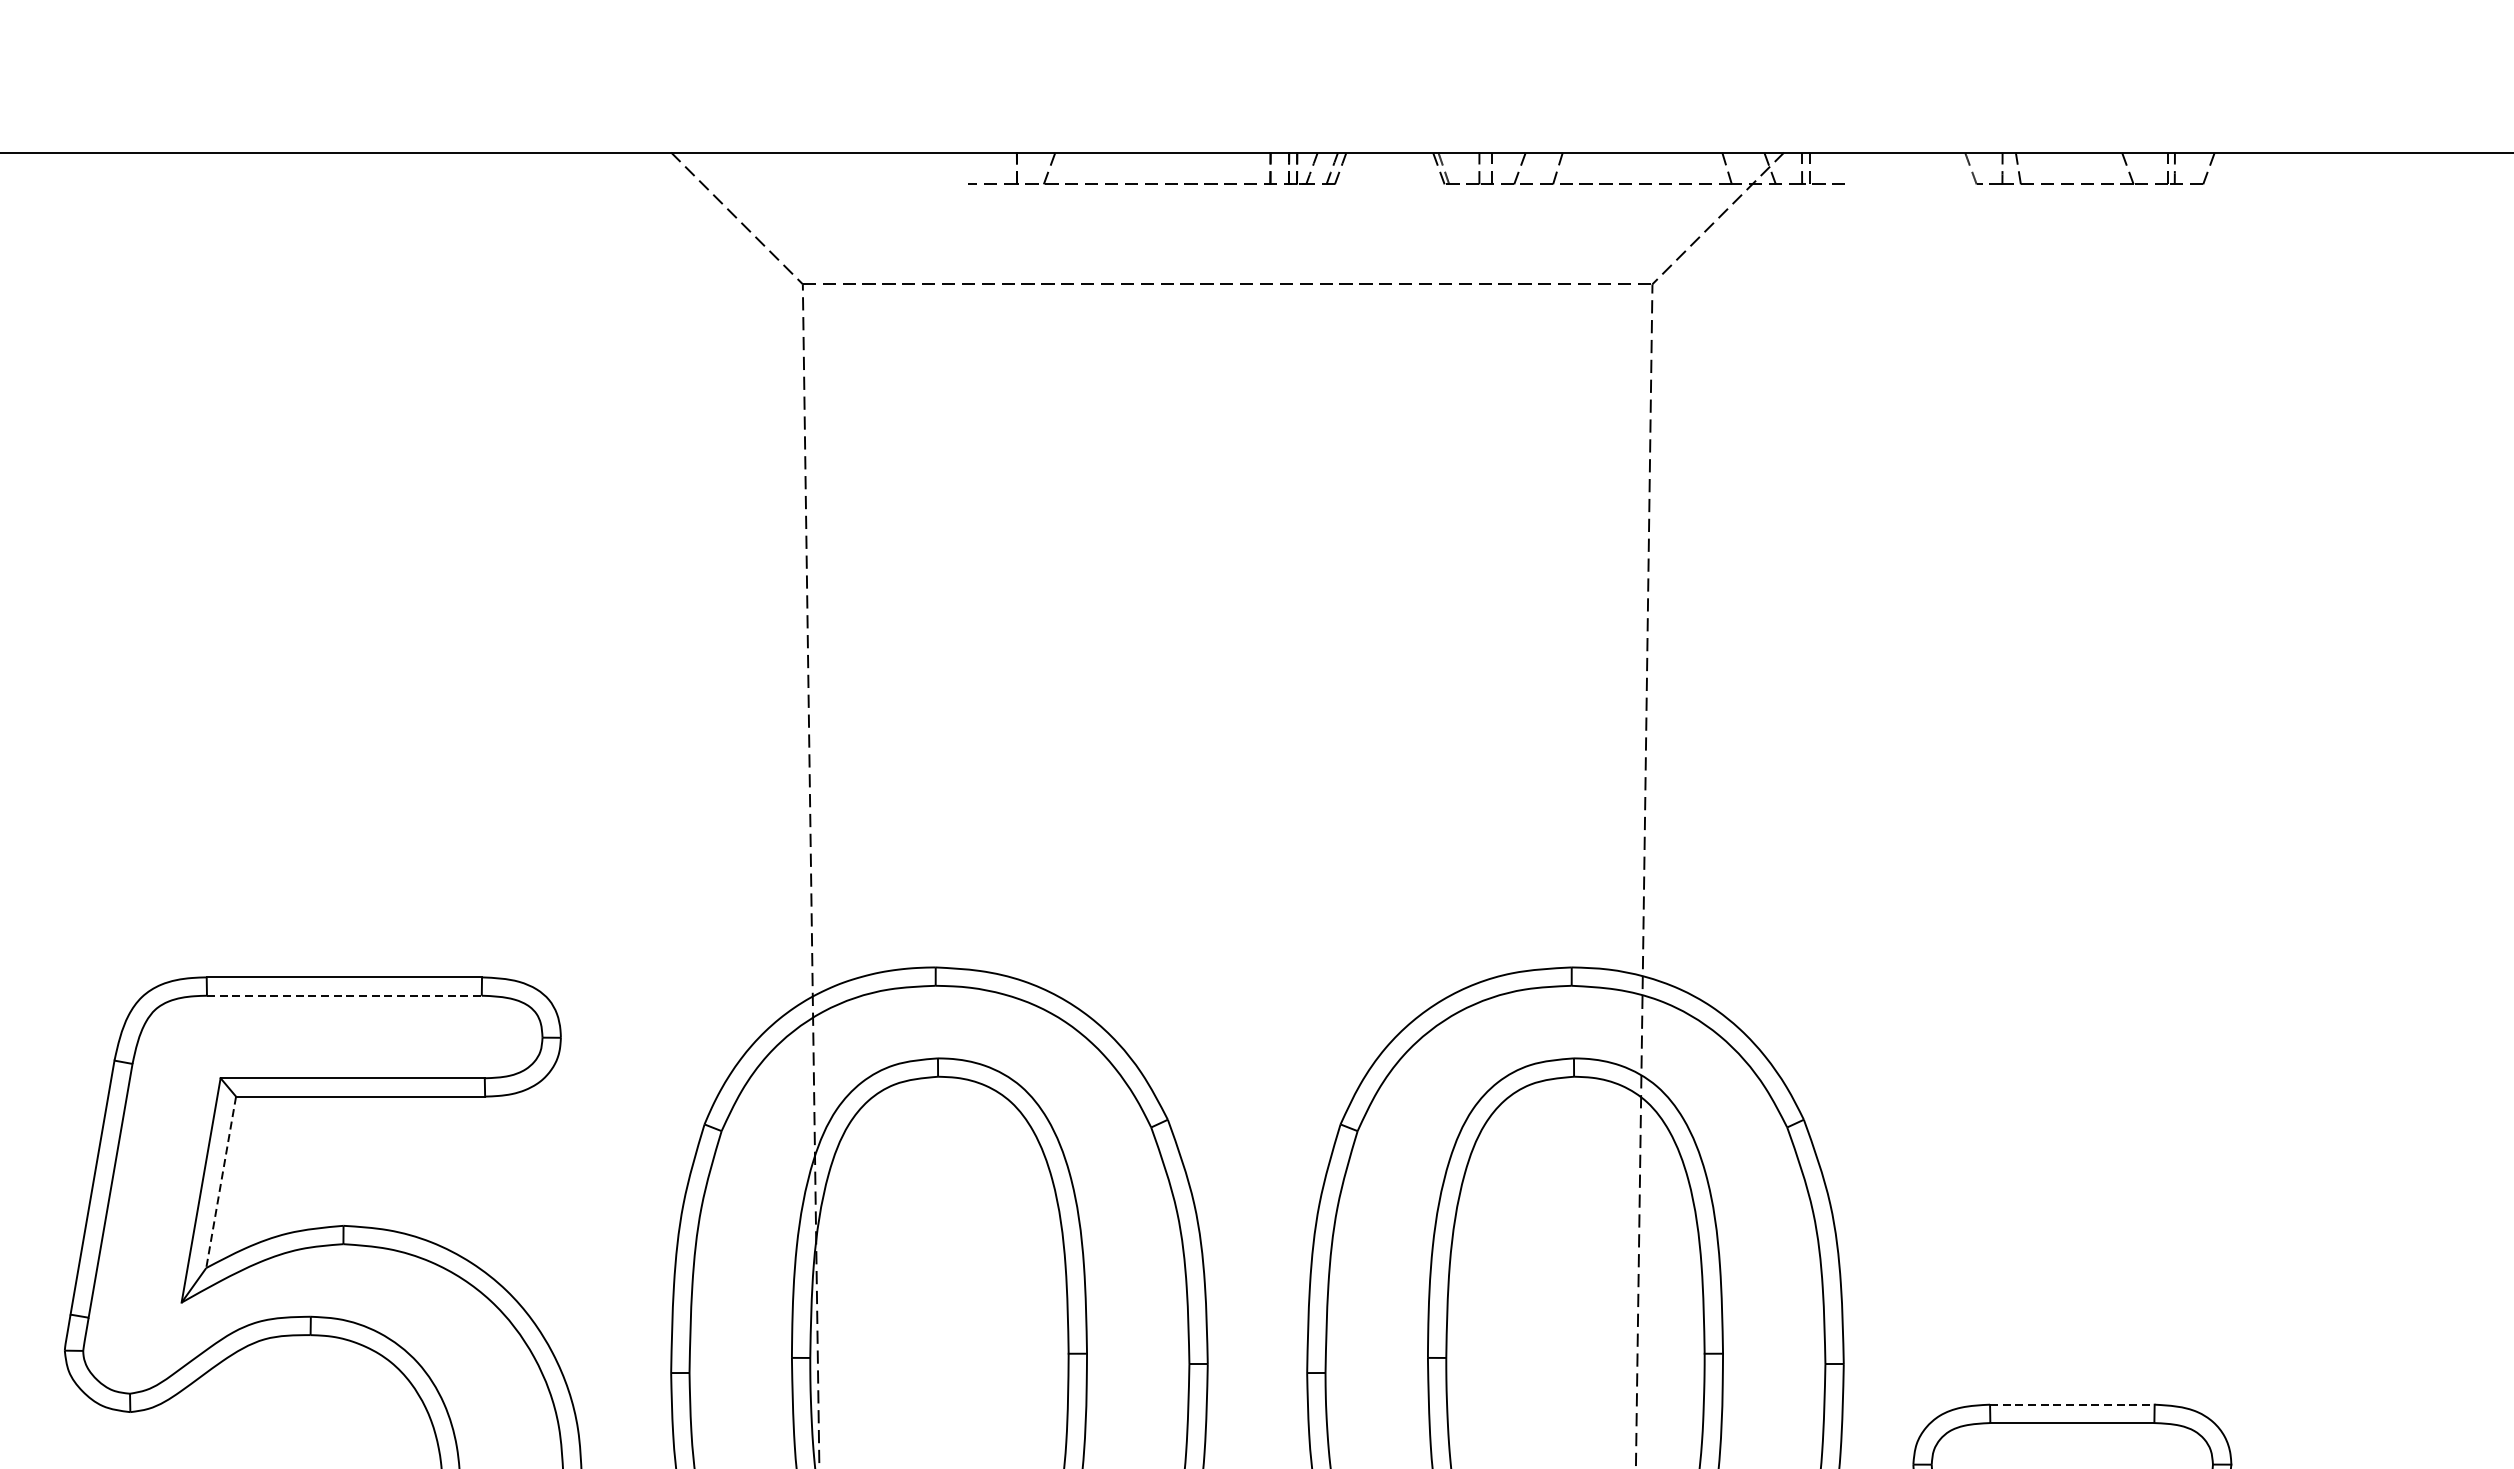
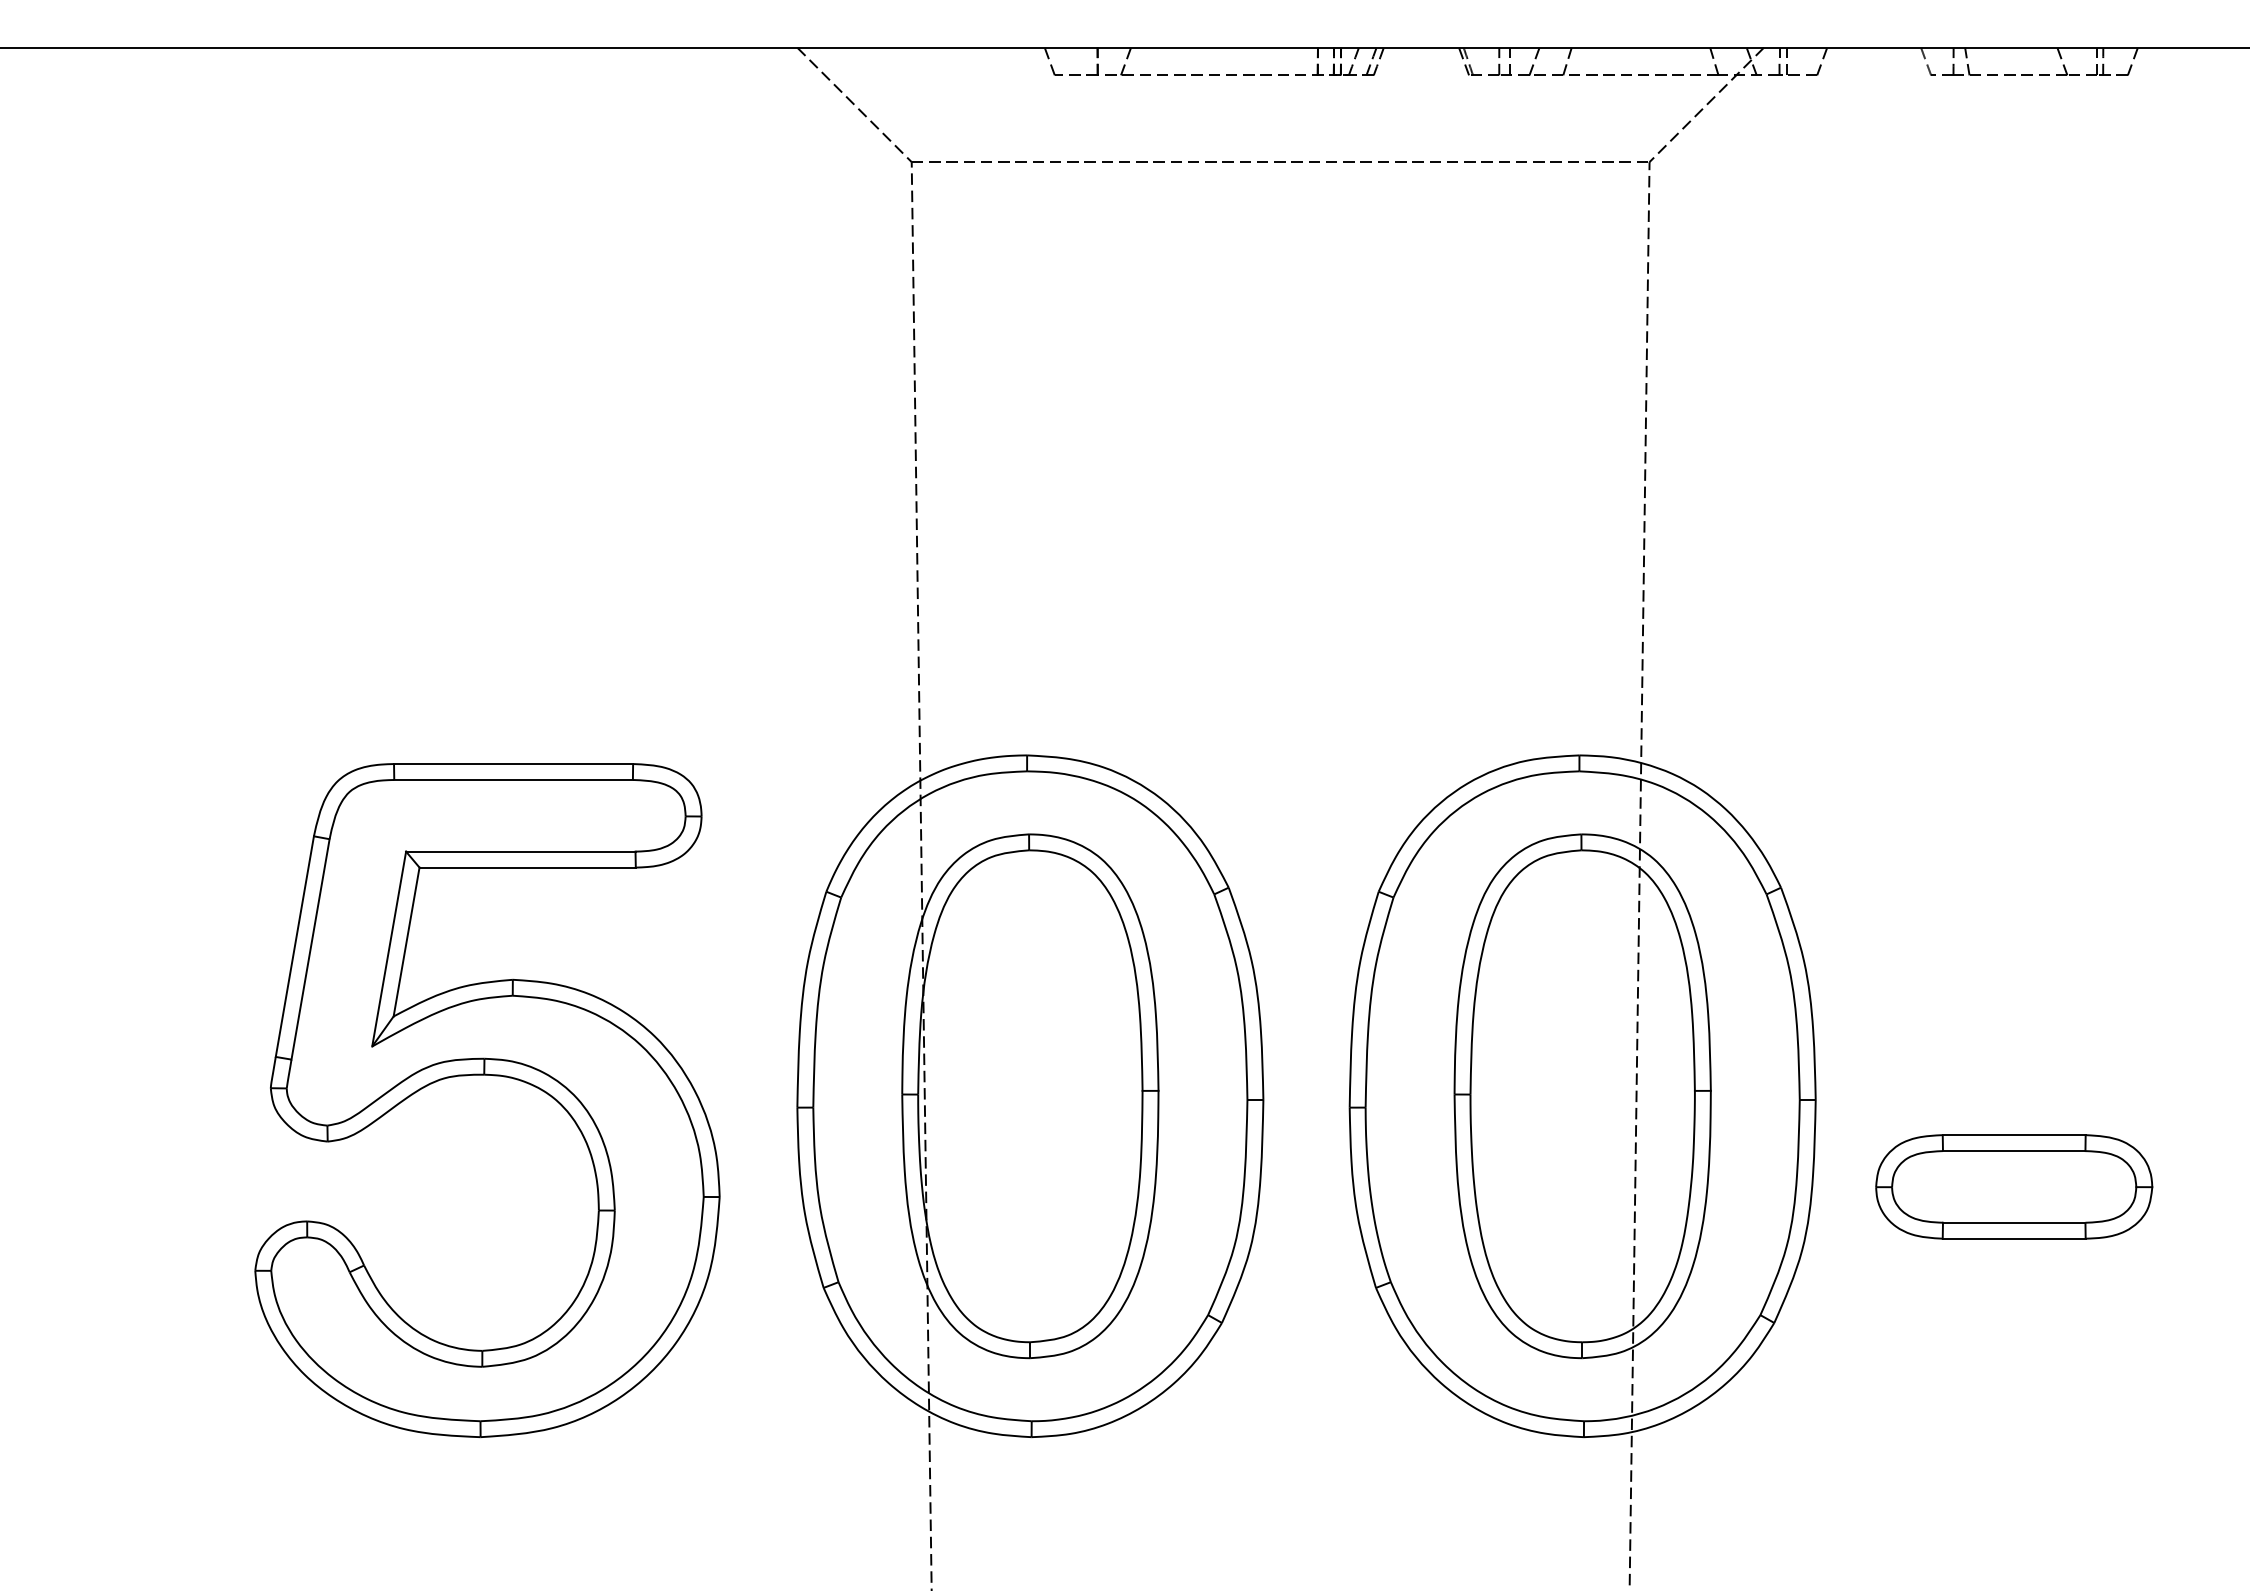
line: (961, 168) -> (1049, 61), added
line: (1851, 168) -> (1822, 61), added
line: (345, 995) -> (514, 779), dashed -> solid
line: (221, 1182) -> (406, 942), dashed -> solid
line: (2072, 1405) -> (2014, 1135), dashed -> solid

